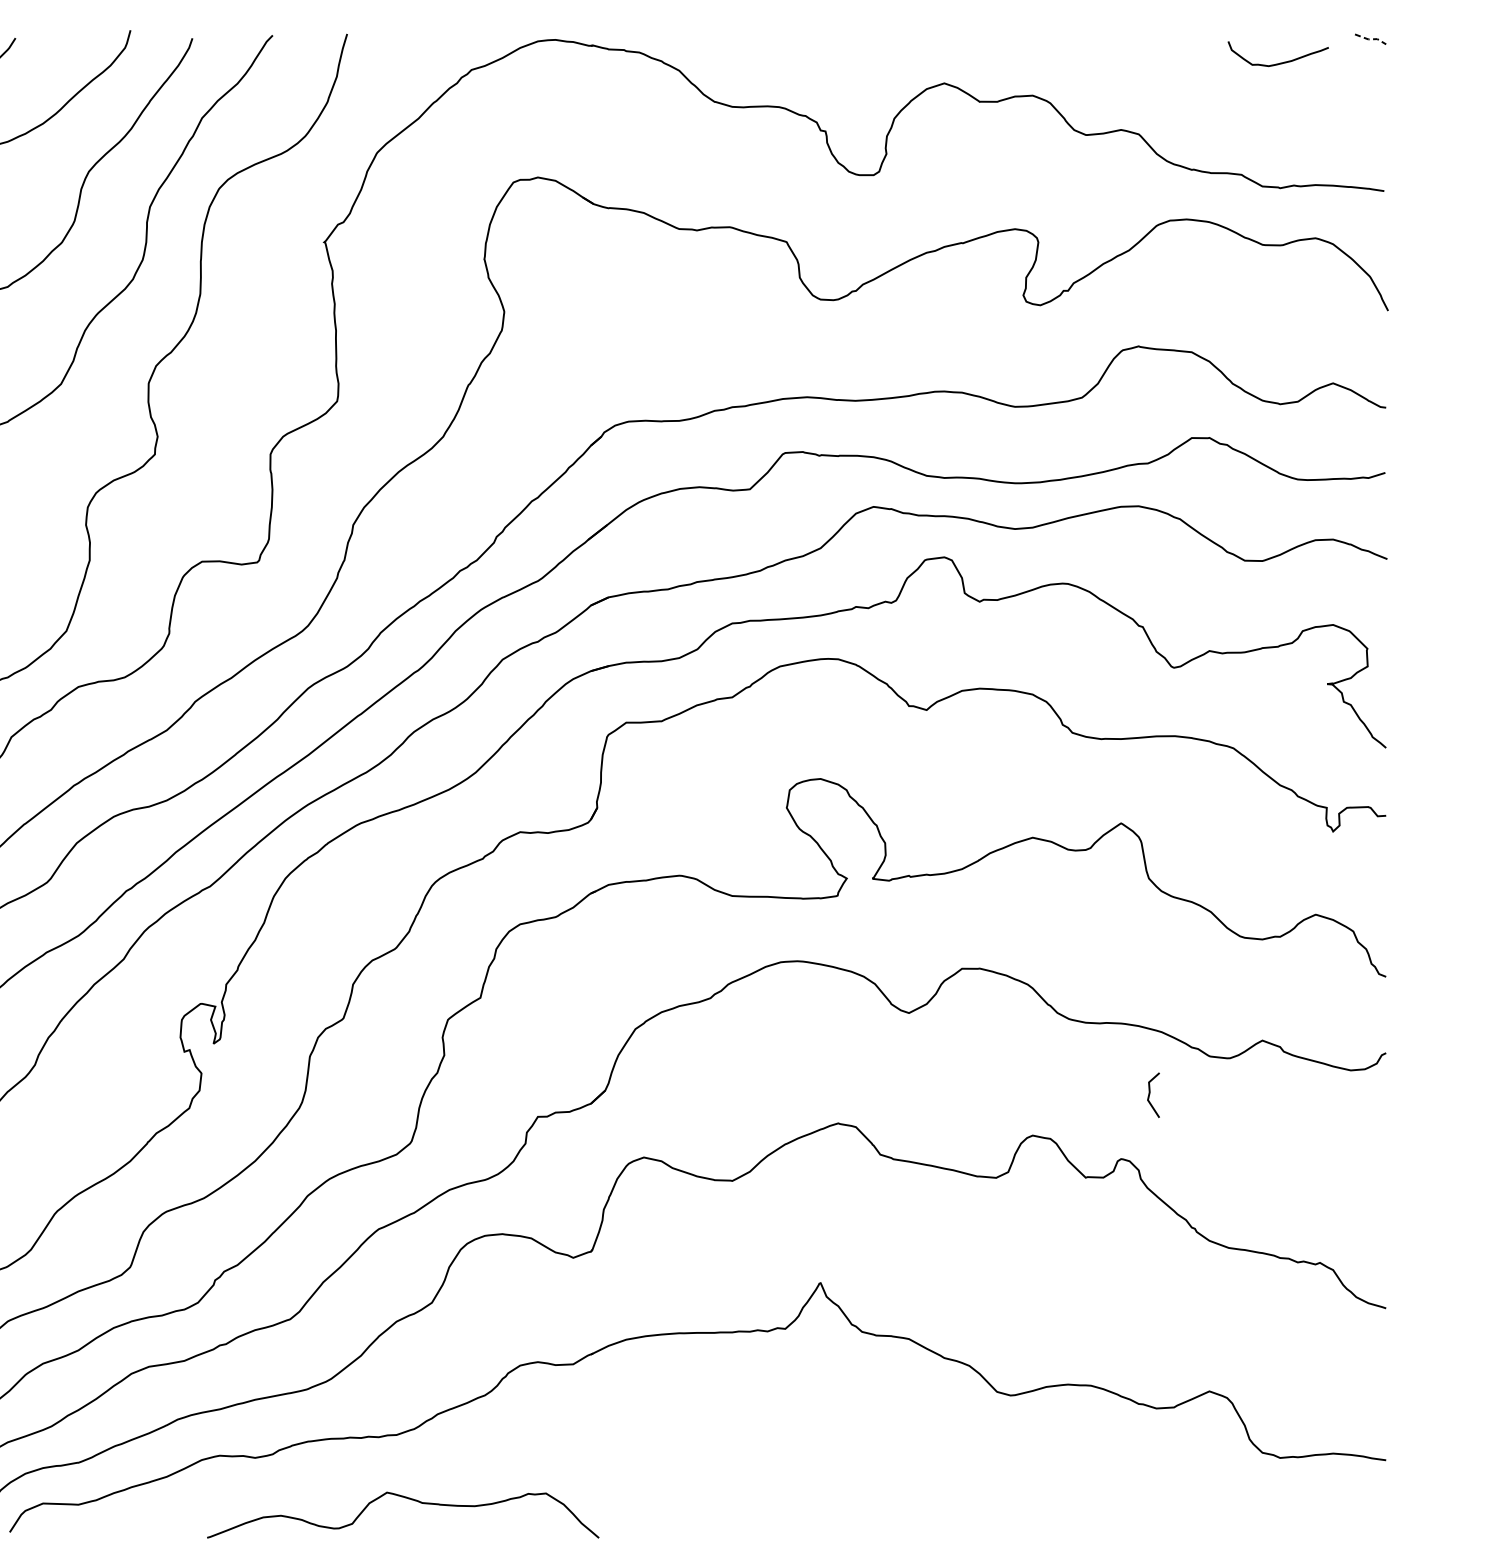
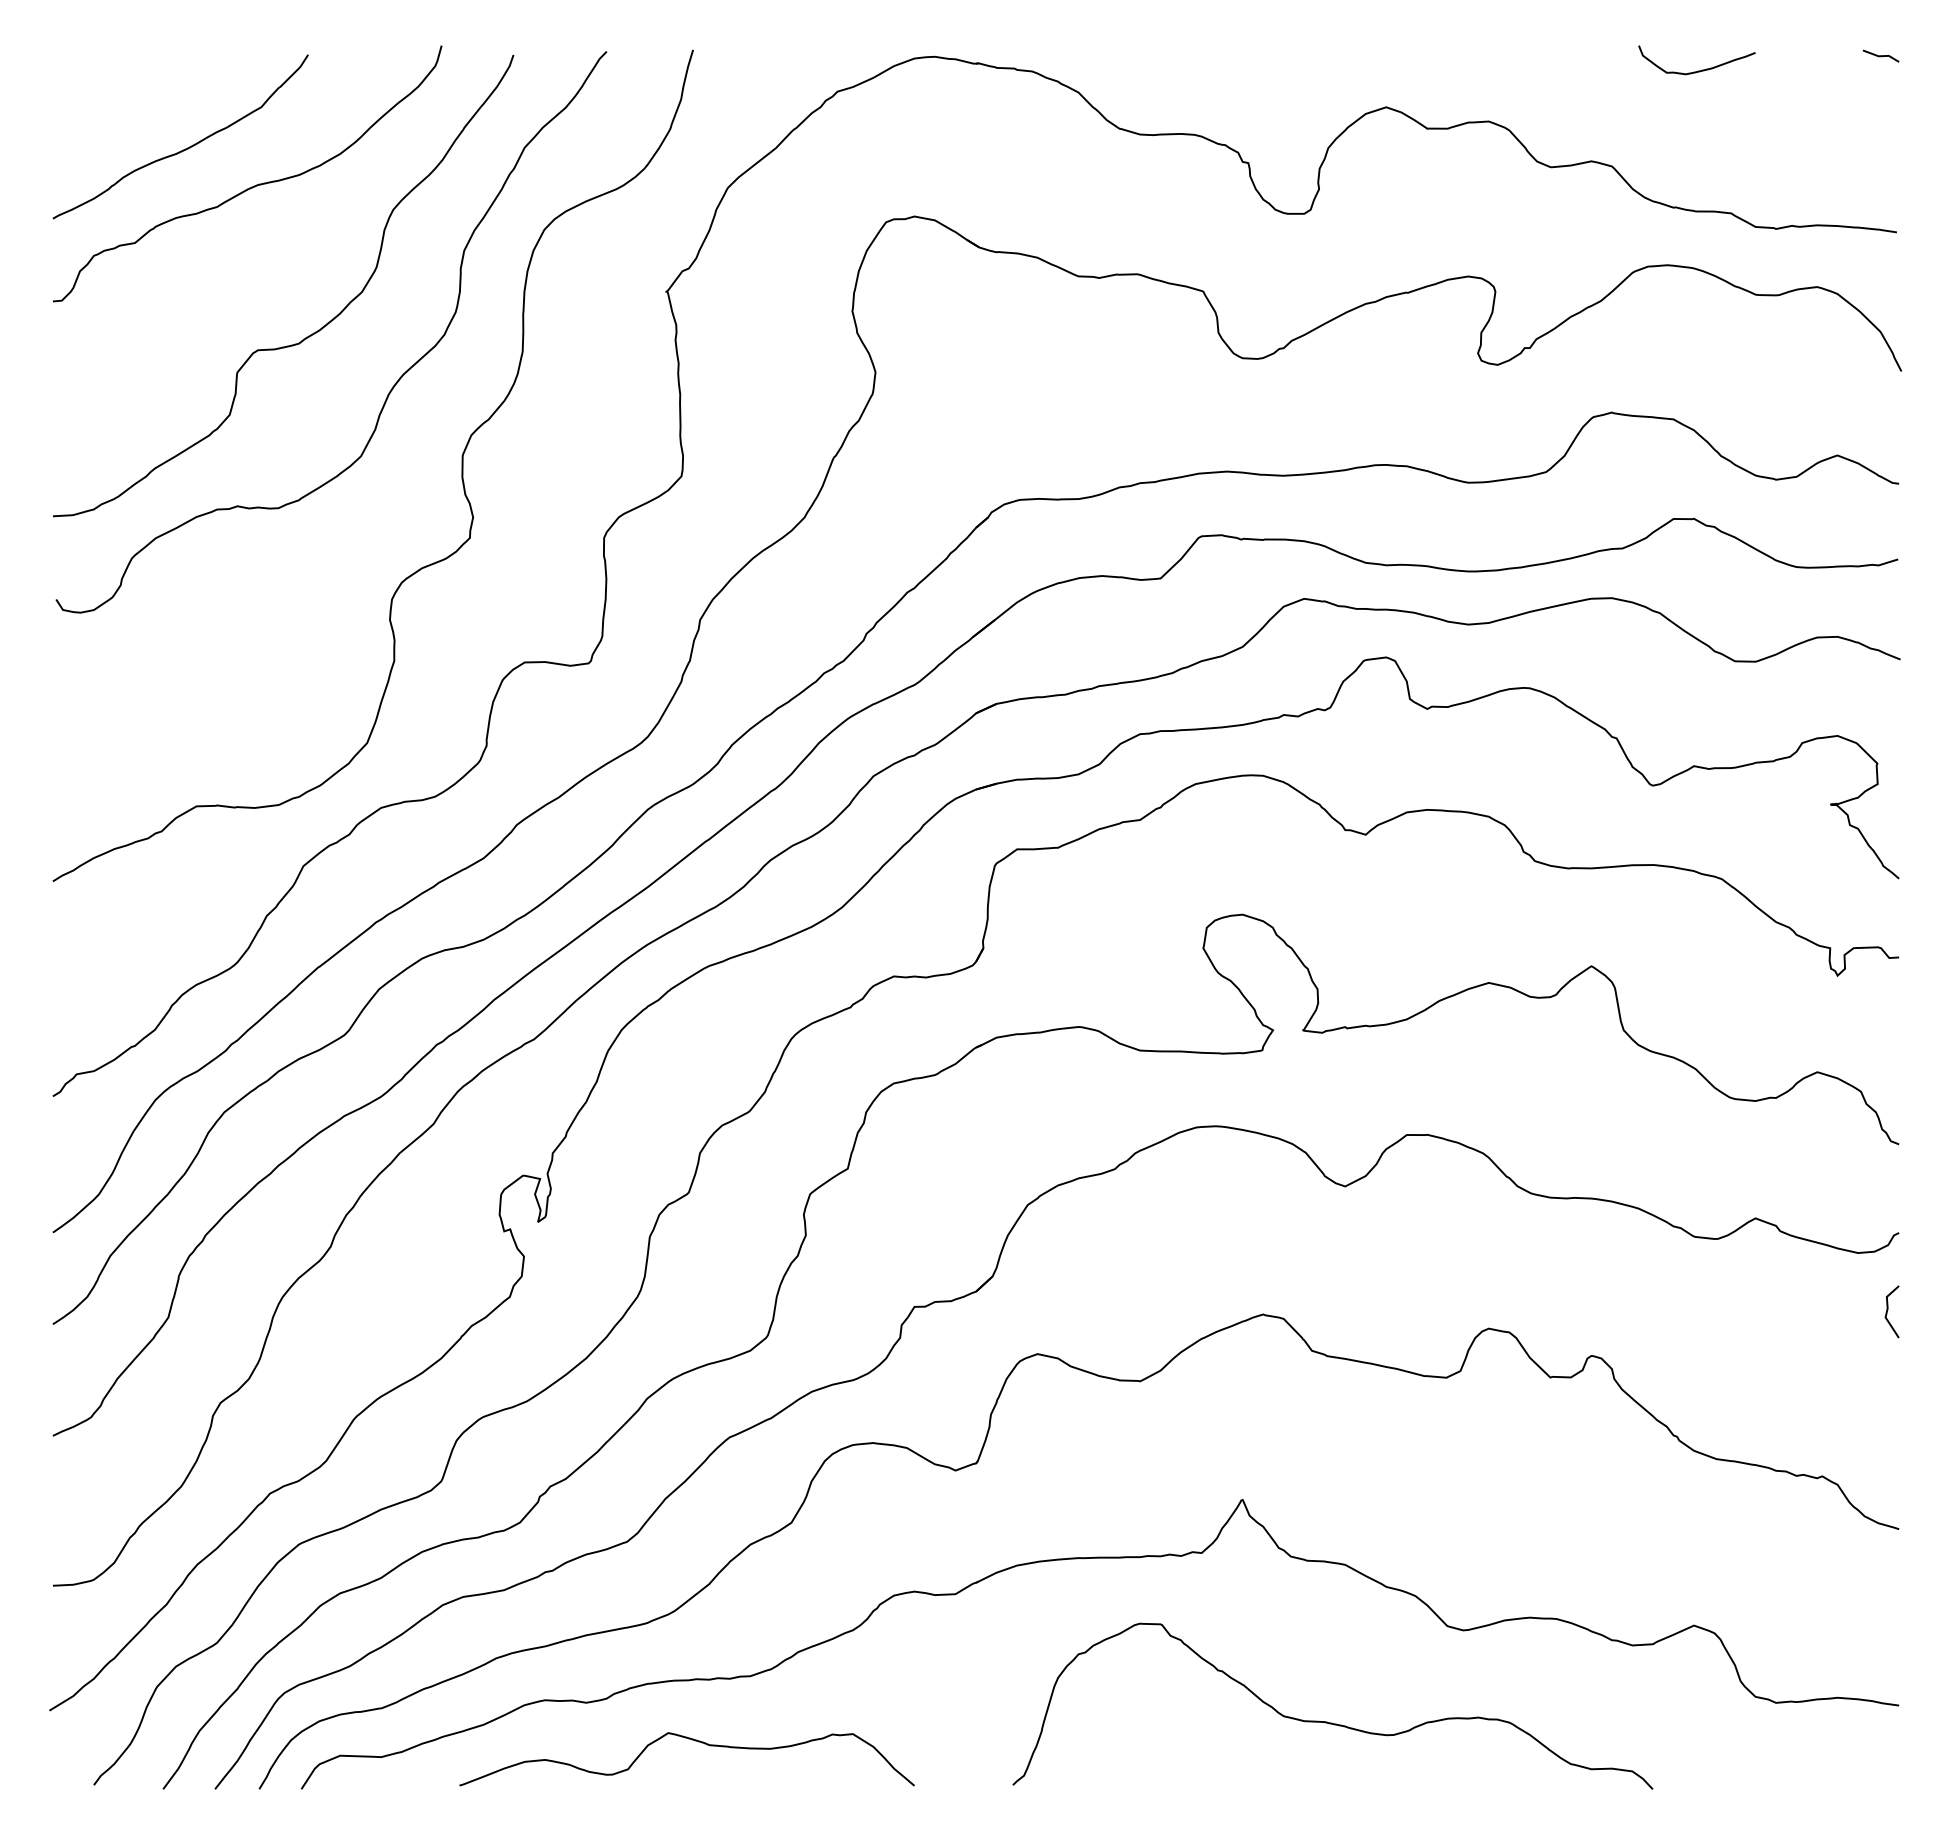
line: (1370, 39) -> (1881, 56), dashed -> solid
curve: (1278, 62) -> (1697, 70), moved
line: (1150, 1094) -> (1888, 1310), moved
curve: (893, 1474) -> (1327, 1721), added
curve: (407, 1499) -> (692, 1740), moved

